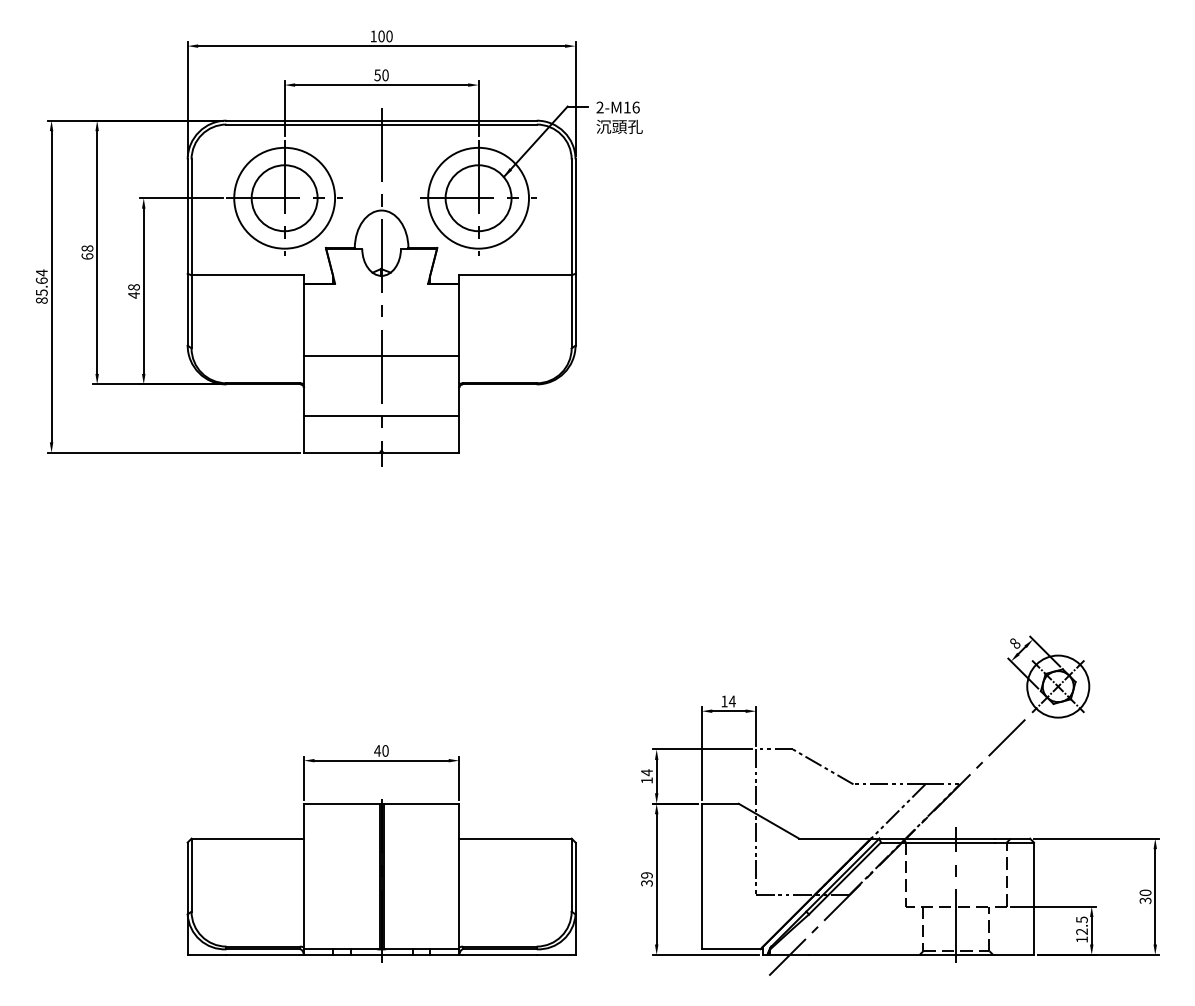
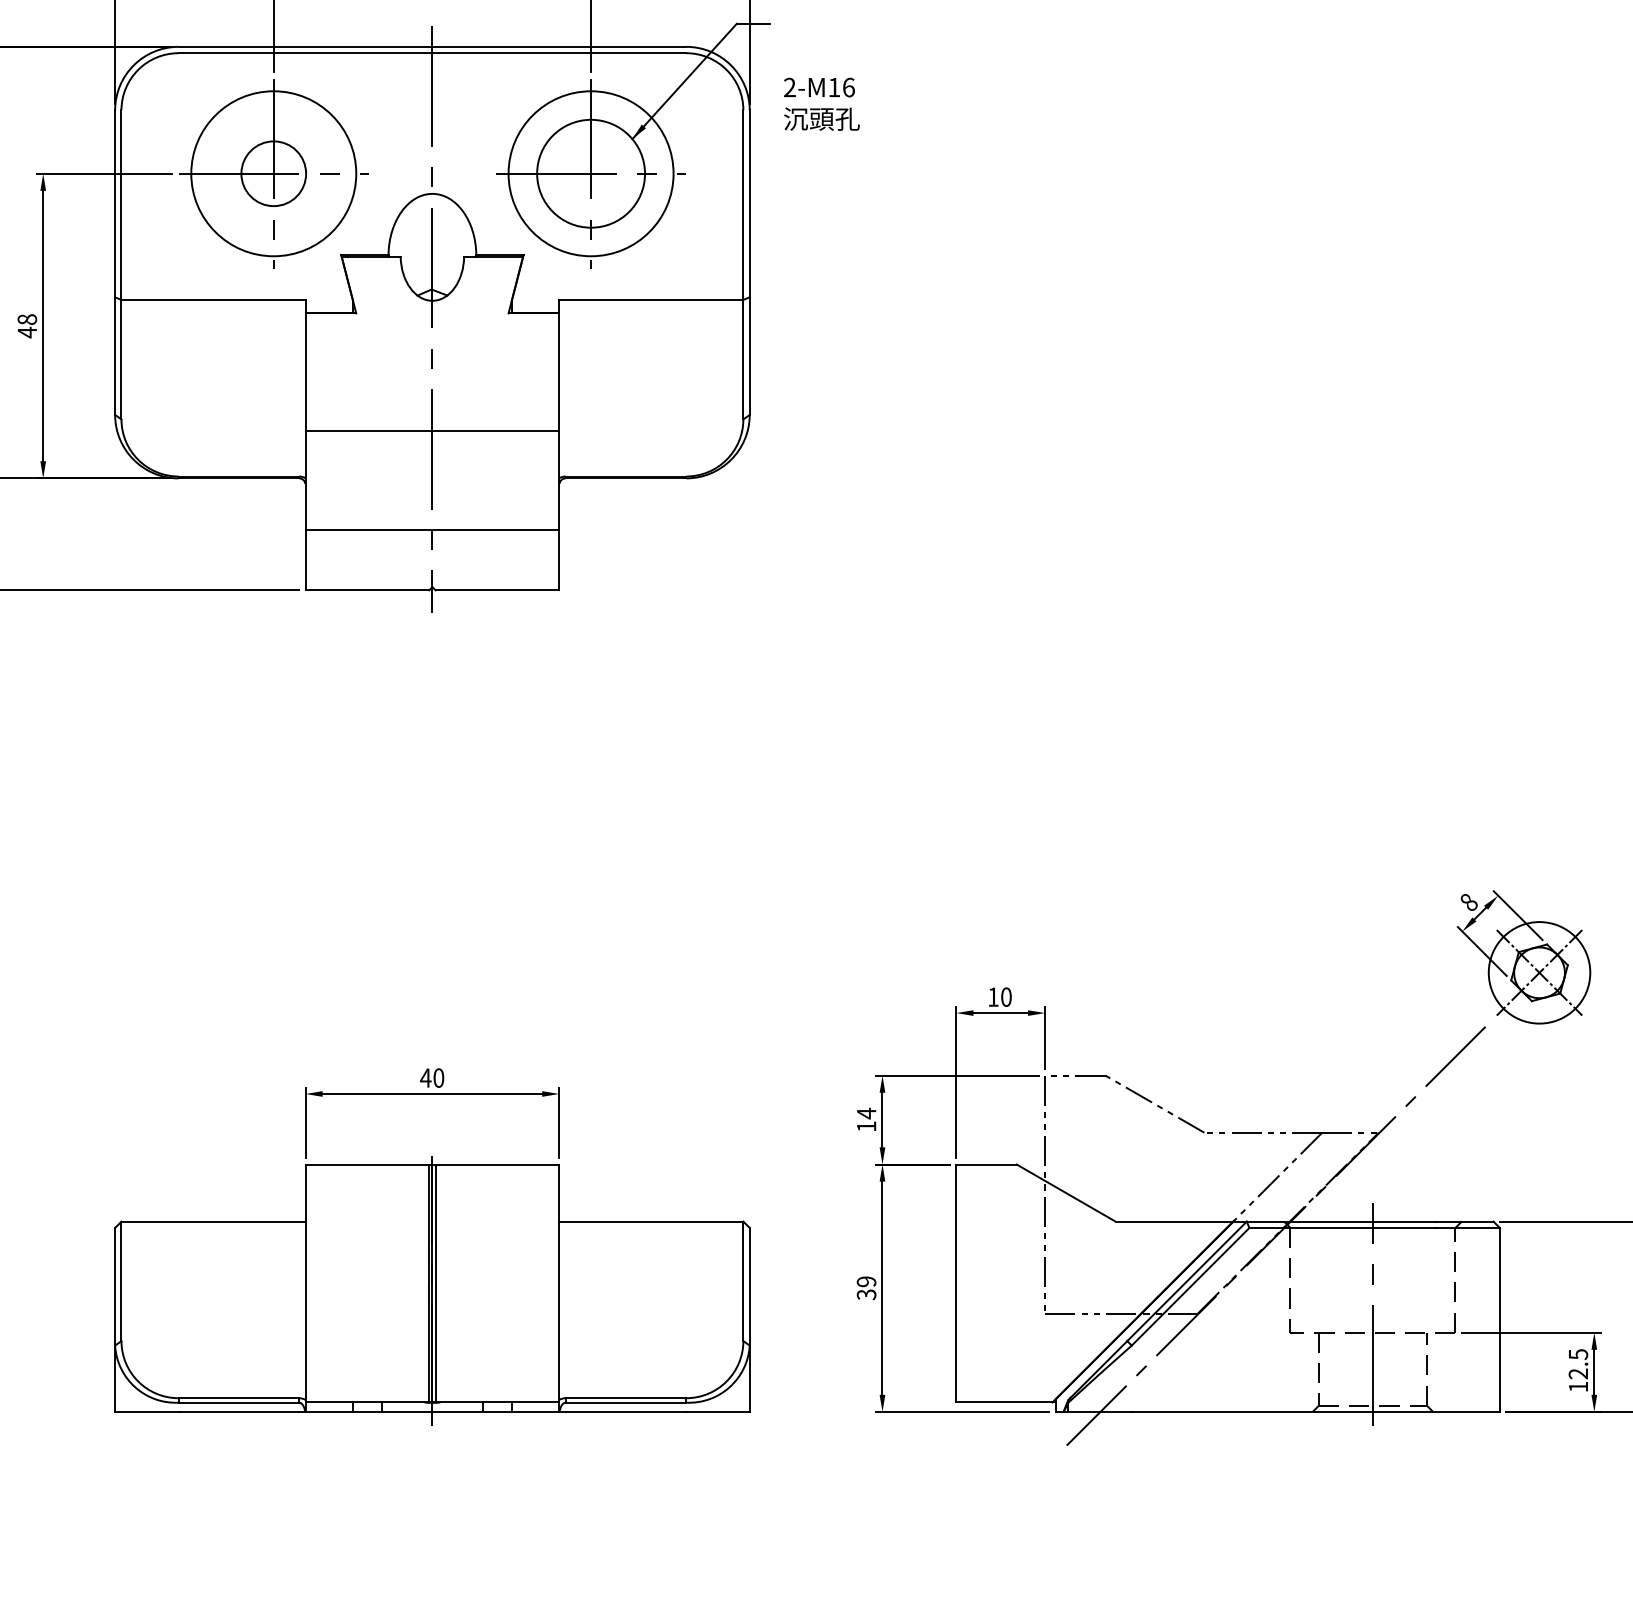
text: (619, 117) -> (821, 103), moved
circle: (284, 198) -> (273, 174), size x0.6
text: (731, 701) -> (1004, 997), 14 -> 10

